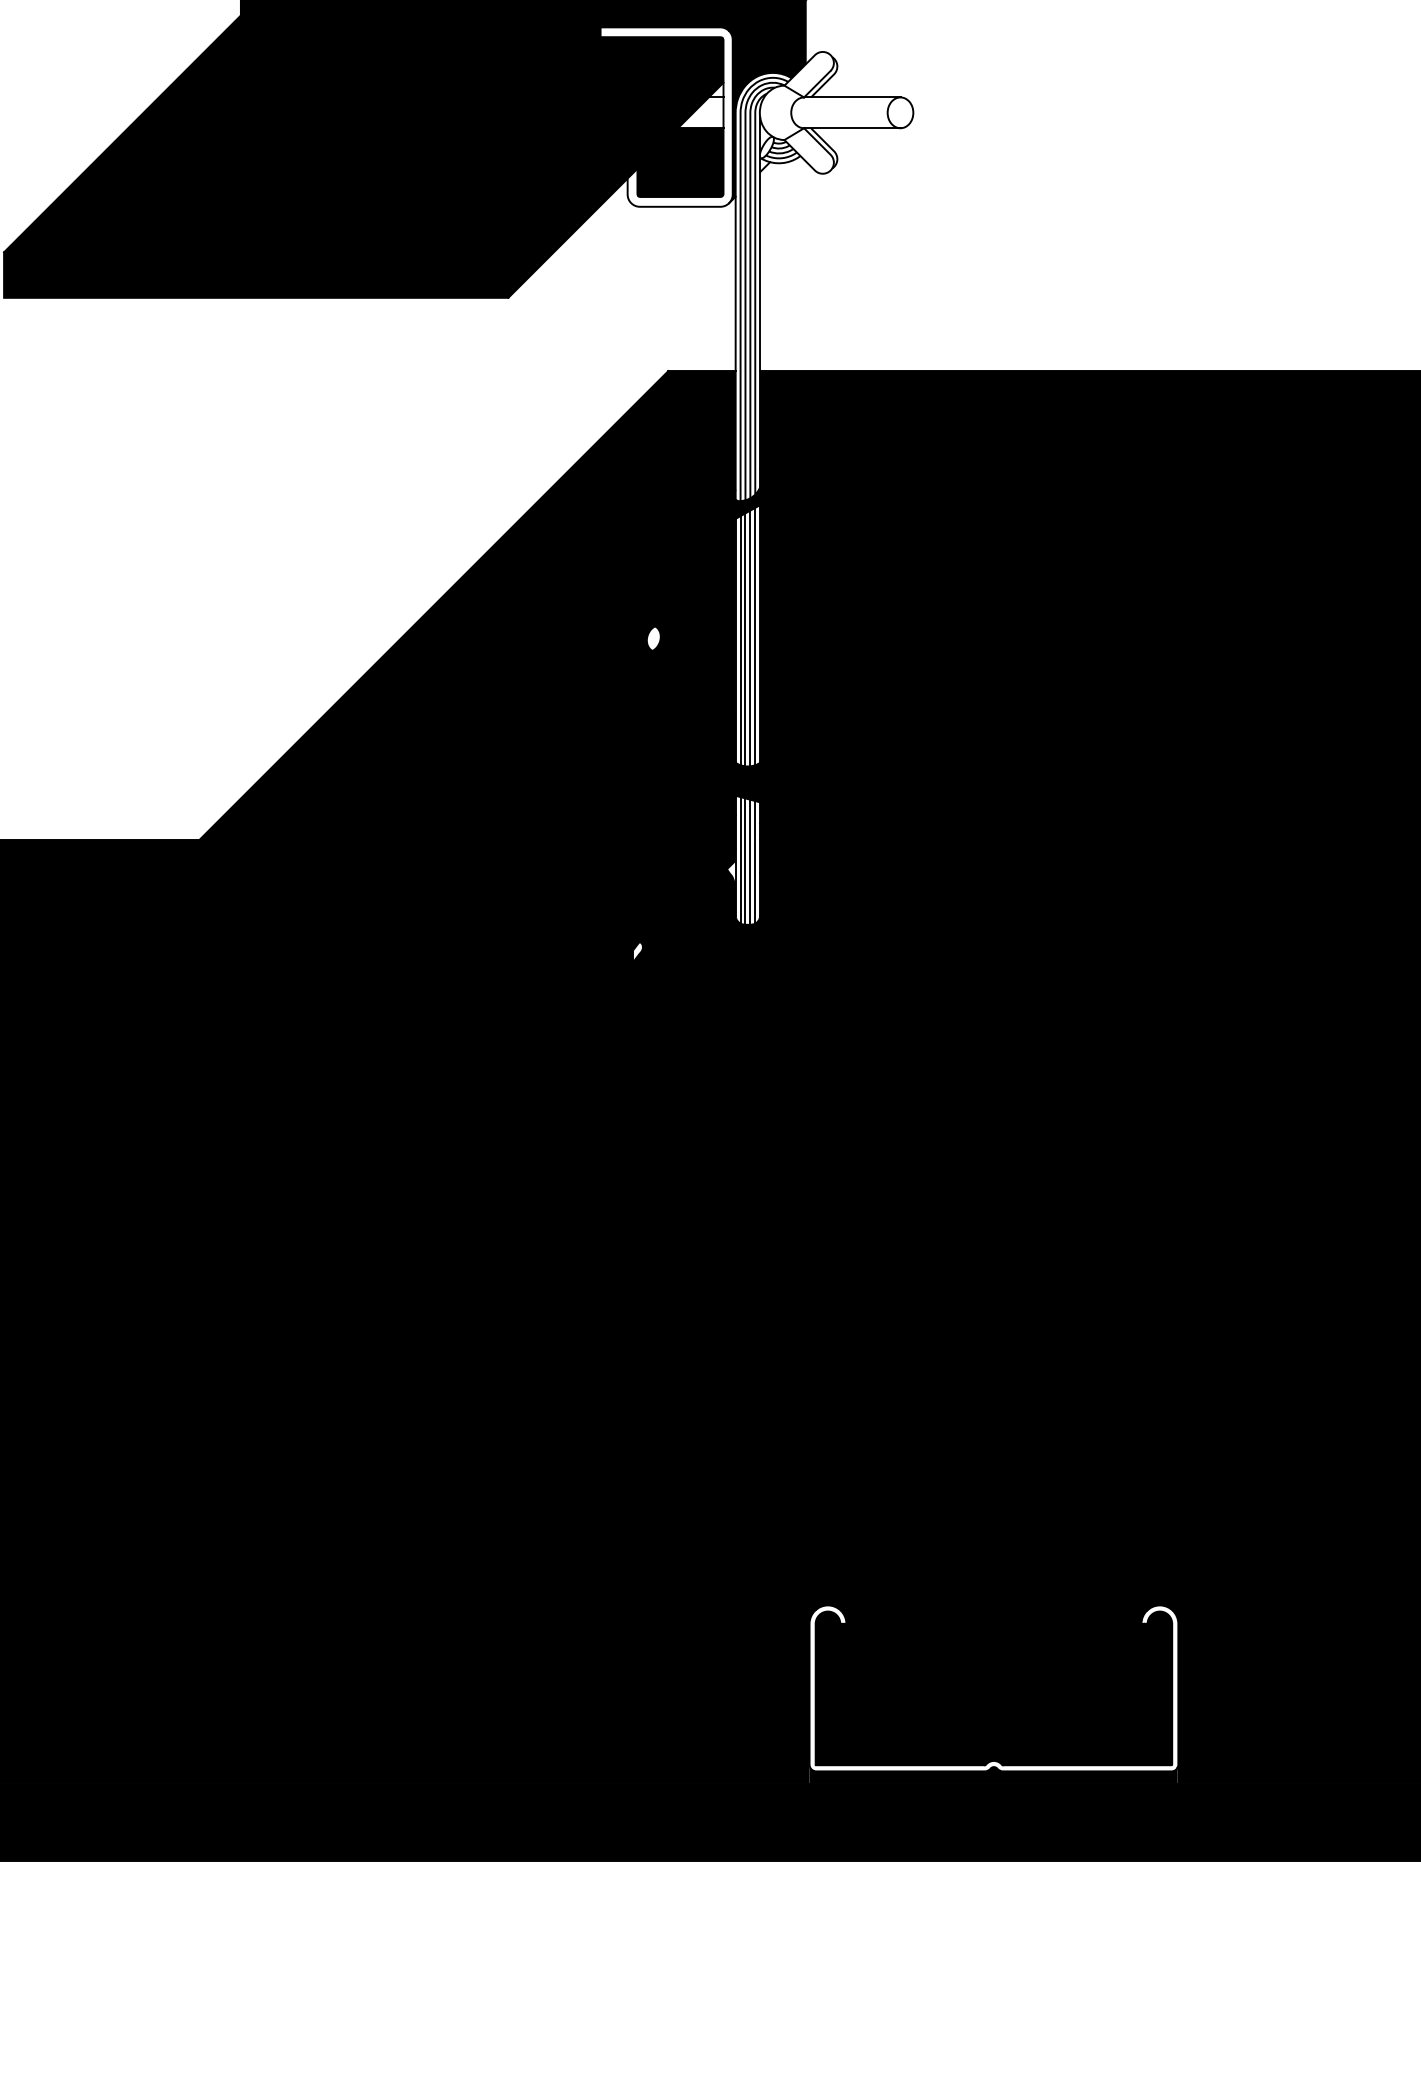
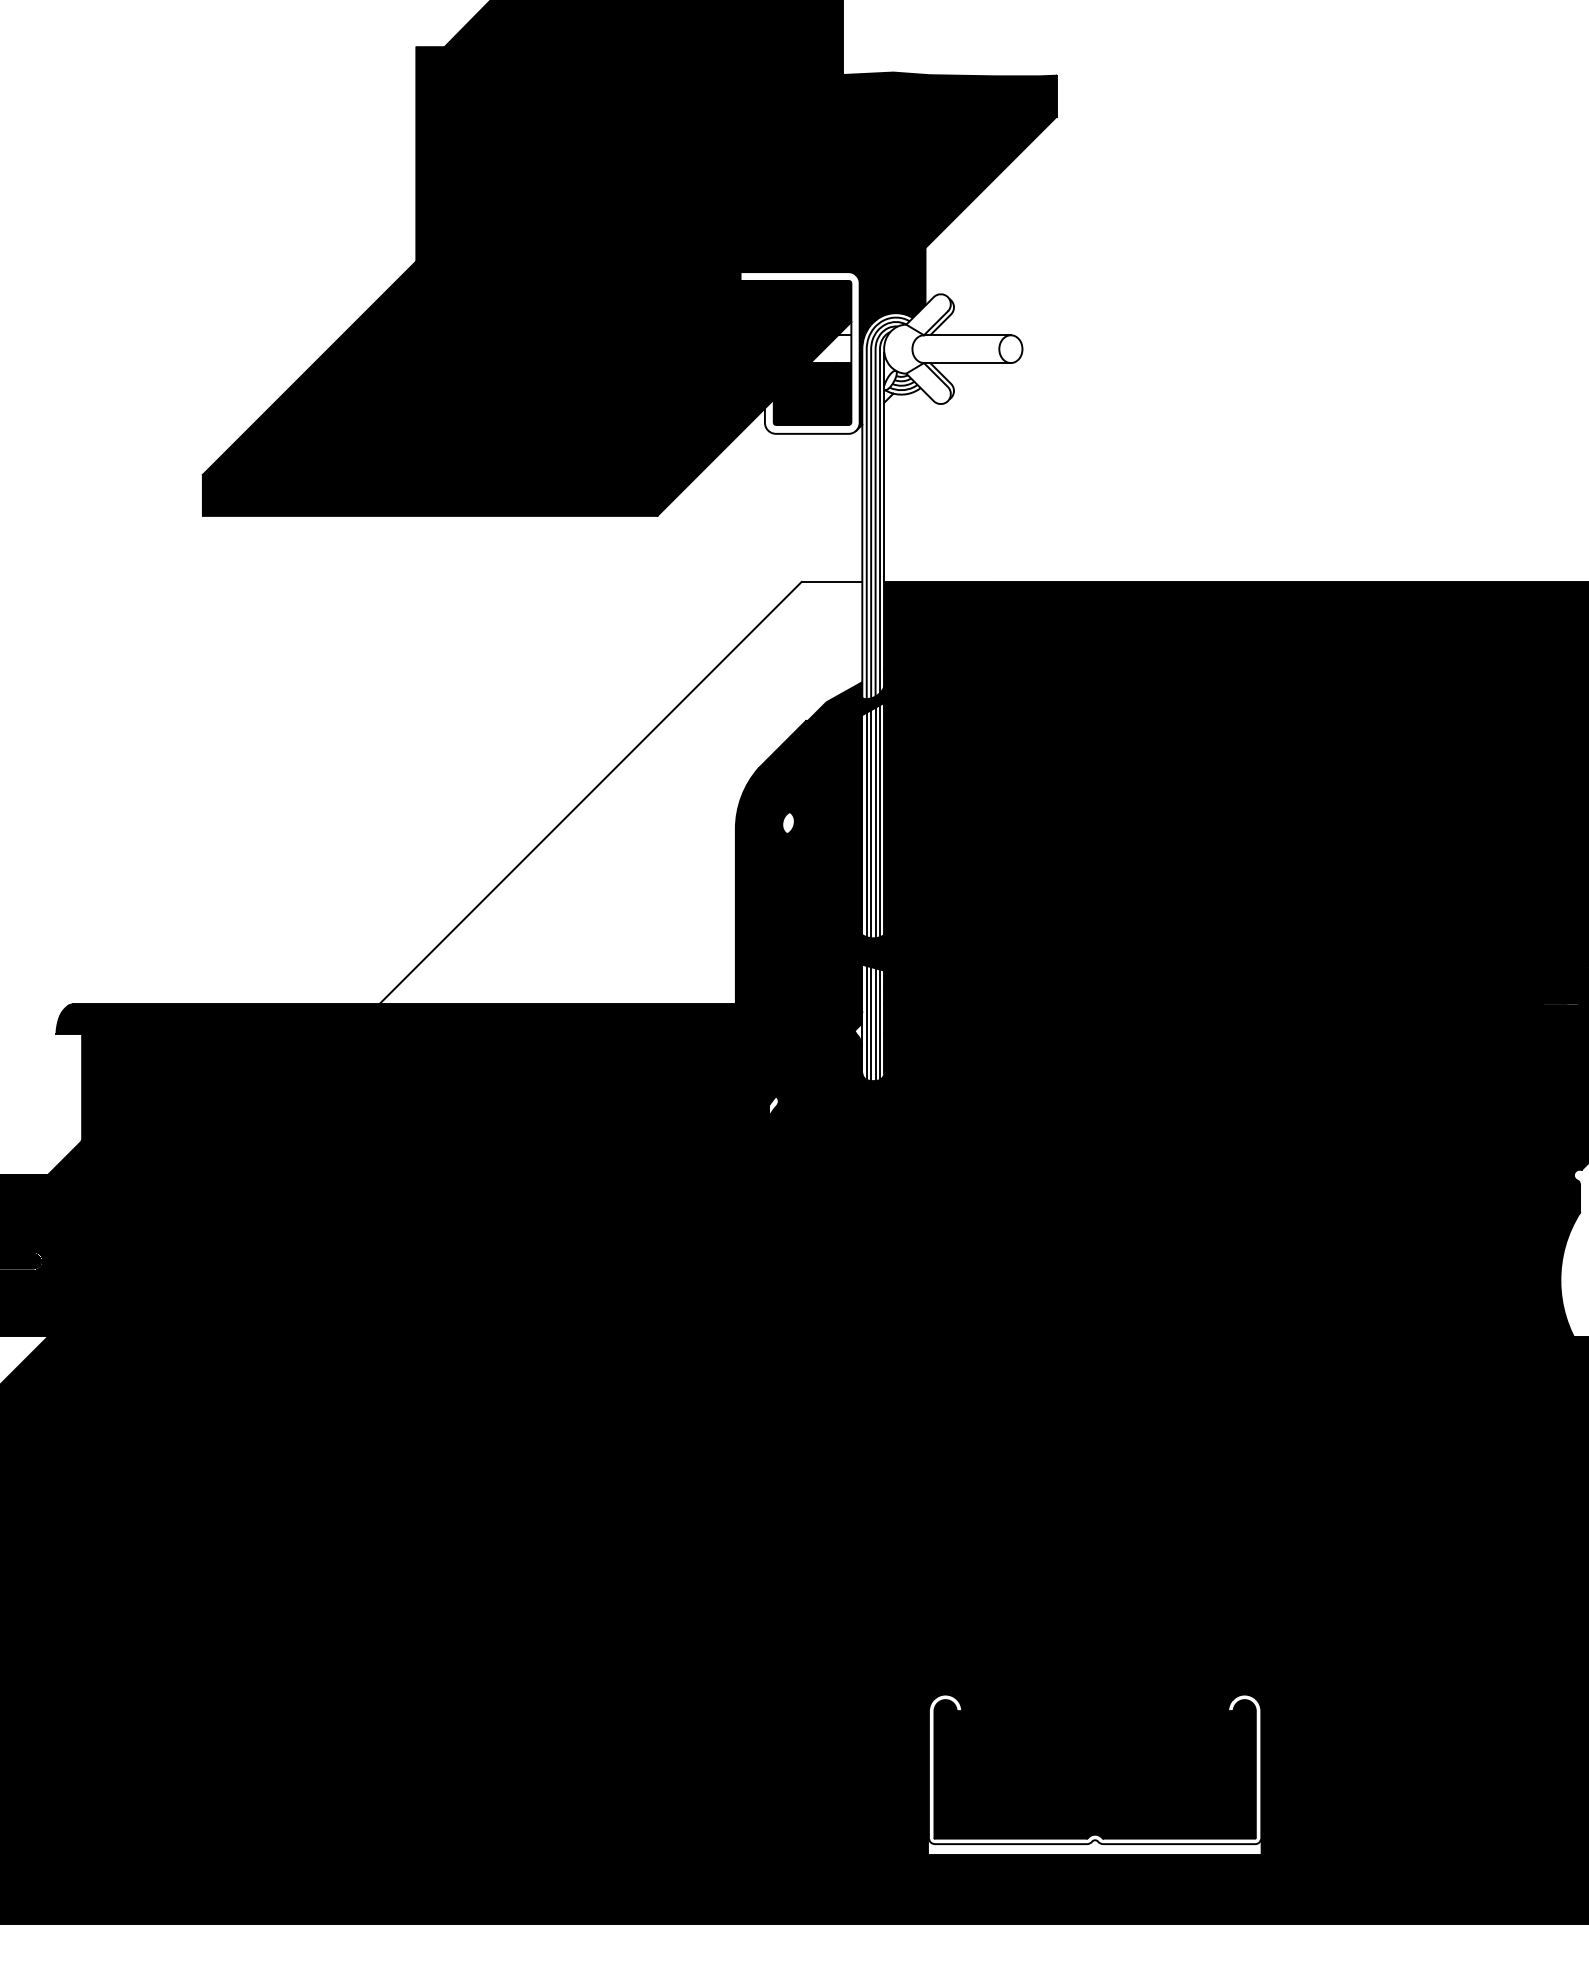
fill: (467, 604) -> (620, 792), removed
fill: (993, 1773) -> (1094, 1846), removed

